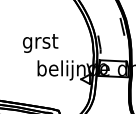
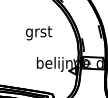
text: (41, 43) -> (39, 33), moved

